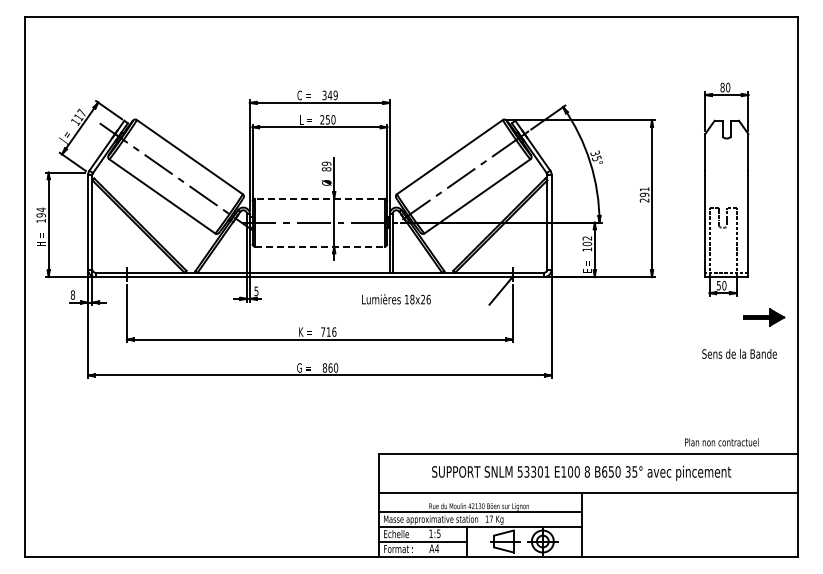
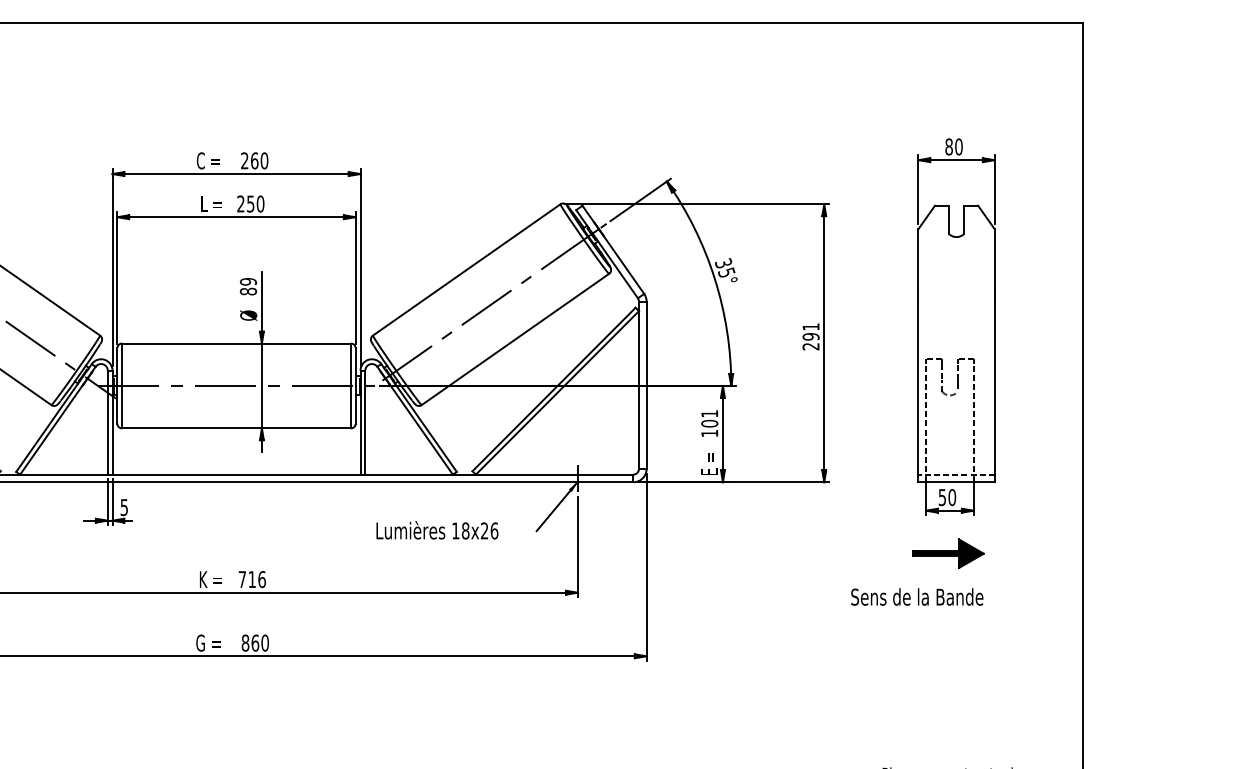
text: (329, 95) -> (253, 160), 349 -> 260
line: (319, 198) -> (235, 343), dashed -> solid
text: (586, 238) -> (708, 413), 102 -> 101
line: (319, 246) -> (235, 428), dashed -> solid
text: (396, 299) -> (437, 530), moved
part: (764, 317) -> (948, 553), moved
text: (739, 353) -> (917, 596), moved

